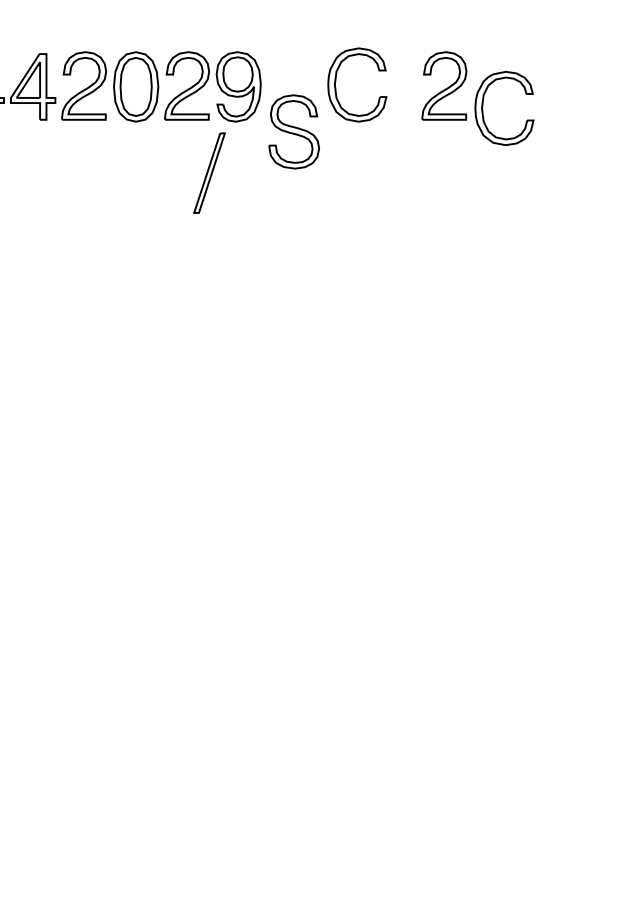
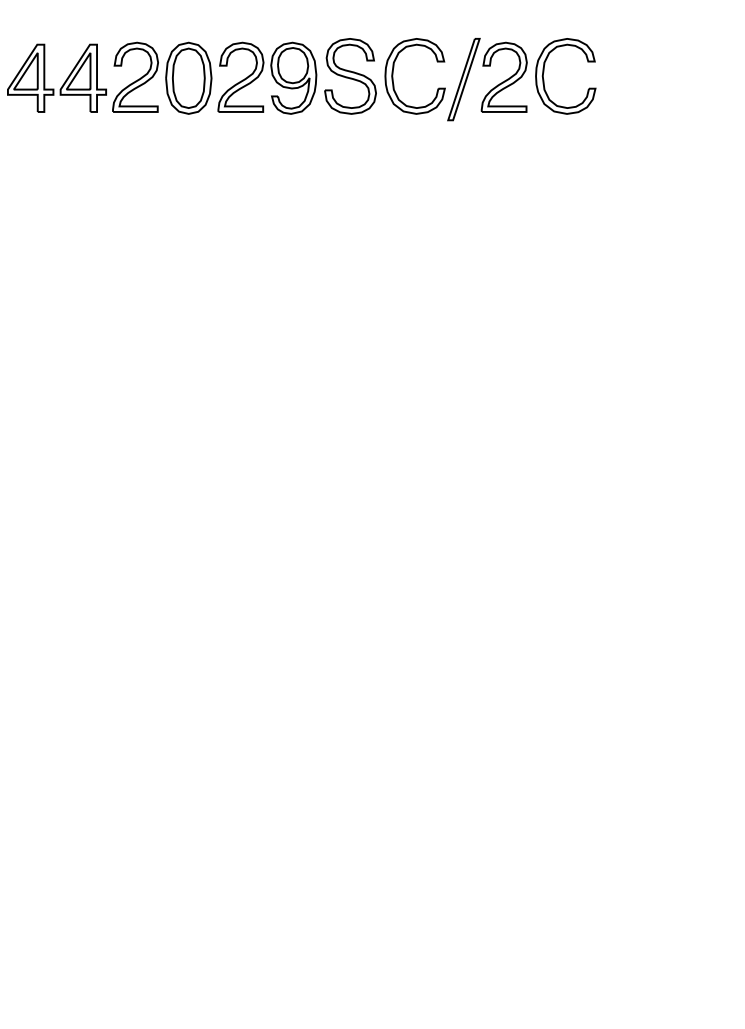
part: (483, 111) -> (544, 79), moved
part: (294, 132) -> (350, 76), moved
part: (209, 173) -> (463, 79), moved

